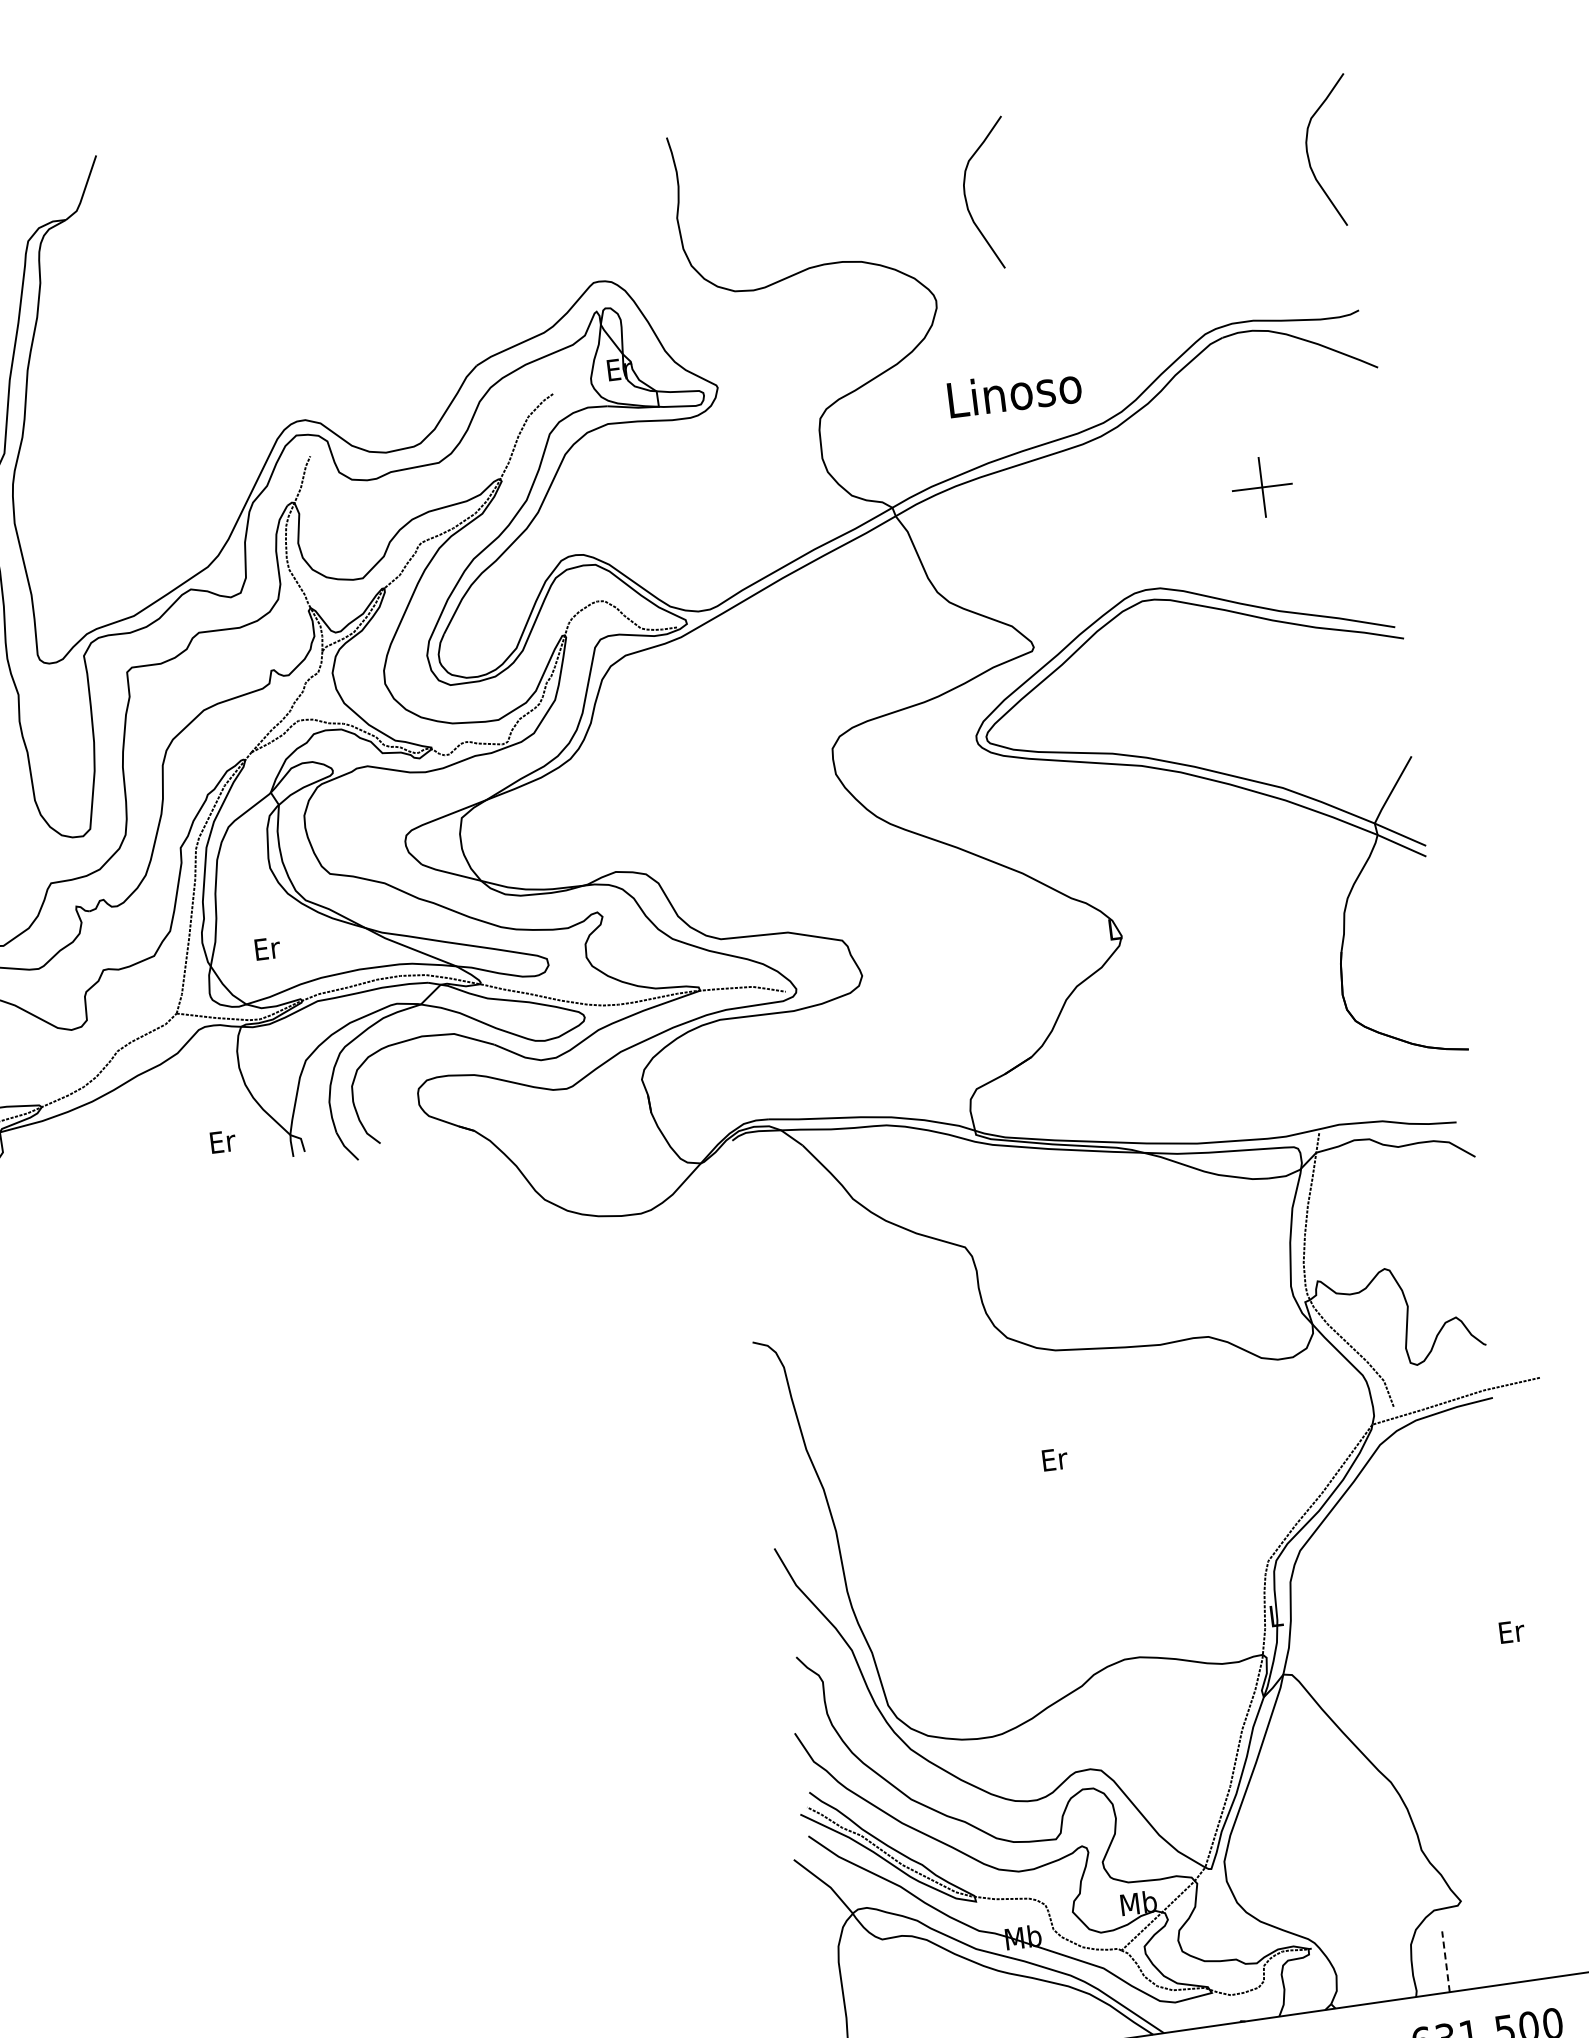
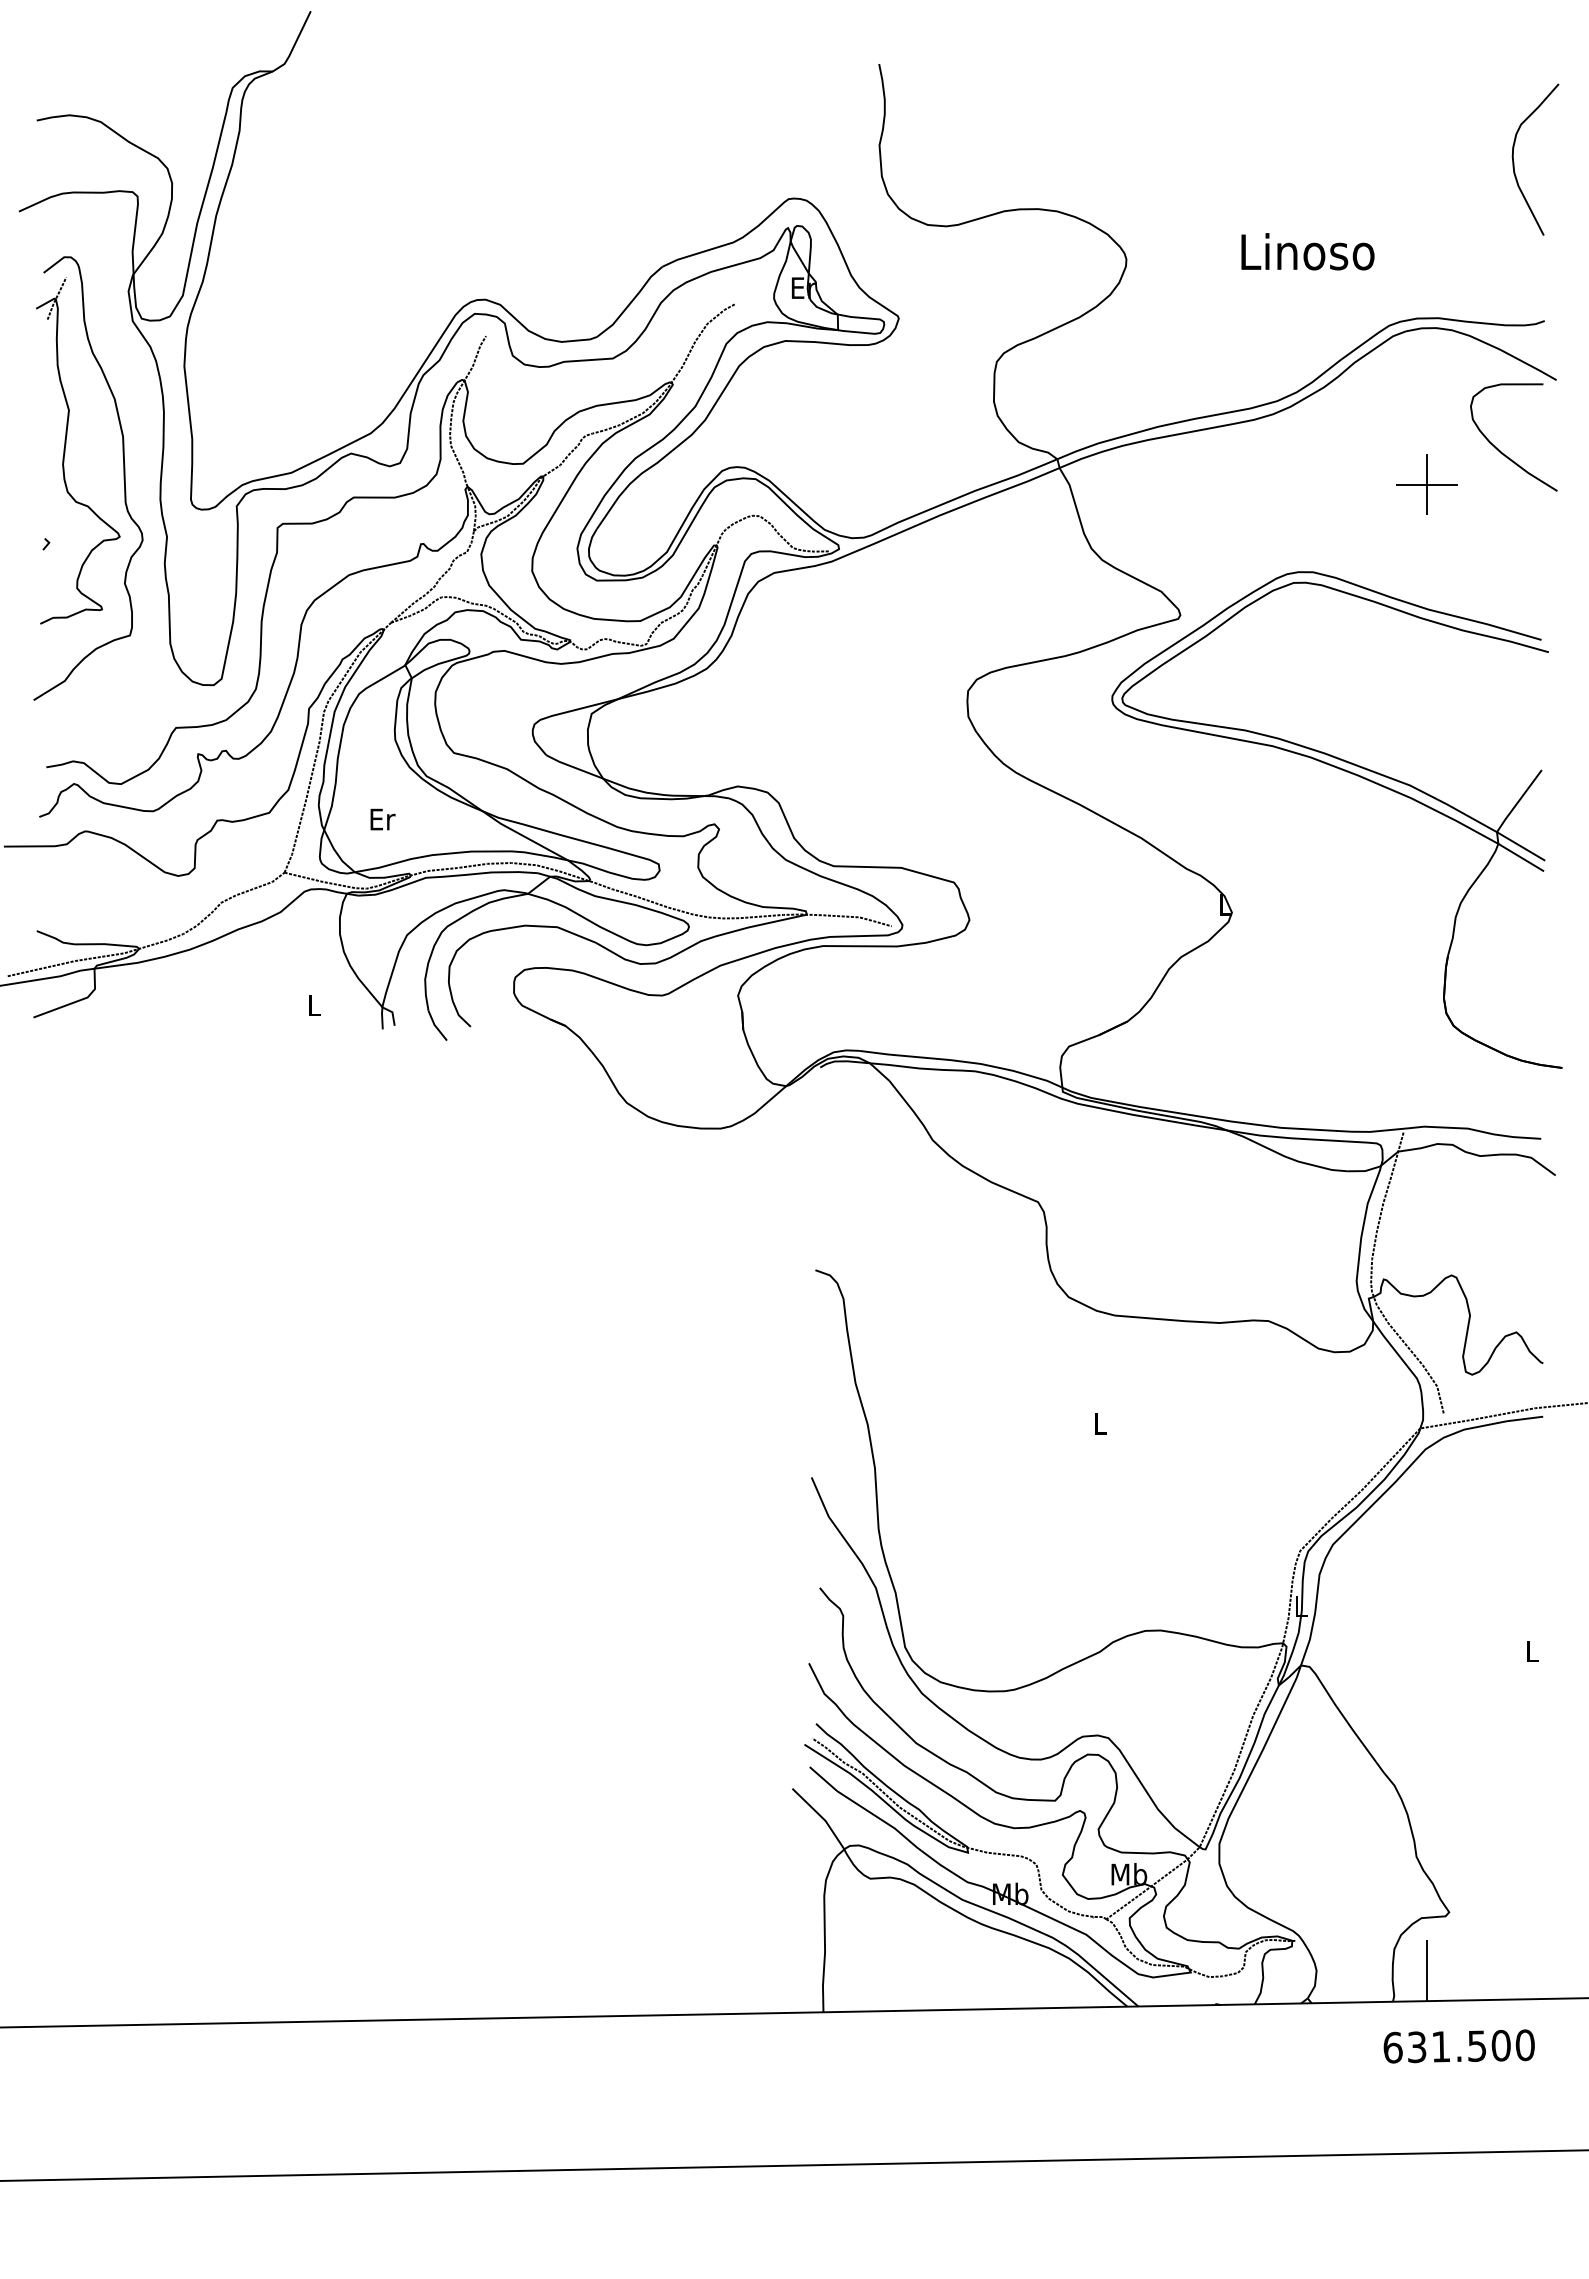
curve: (966, 198) -> (1169, 161), removed
text: (1014, 392) -> (1307, 251), moved
curve: (1331, 444) -> (1500, 450), added
text: (222, 1141) -> (314, 1005), Er -> L
text: (1054, 1459) -> (1100, 1423), Er -> L
text: (1512, 1631) -> (1533, 1650), Er -> L
line: (1445, 1961) -> (1426, 1970), dashed -> solid

